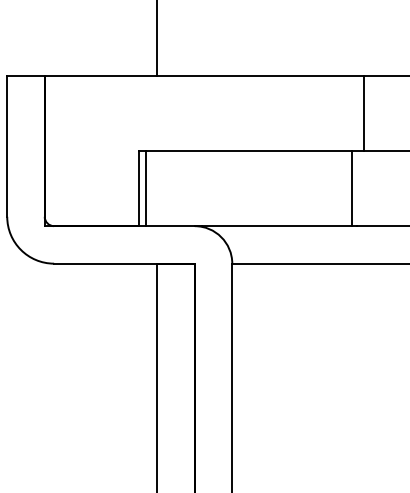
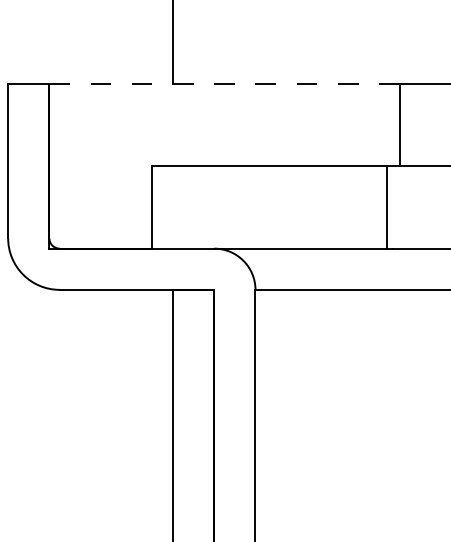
line: (204, 75) -> (224, 83), solid -> dashed
line: (145, 188) -> (160, 207), removed

